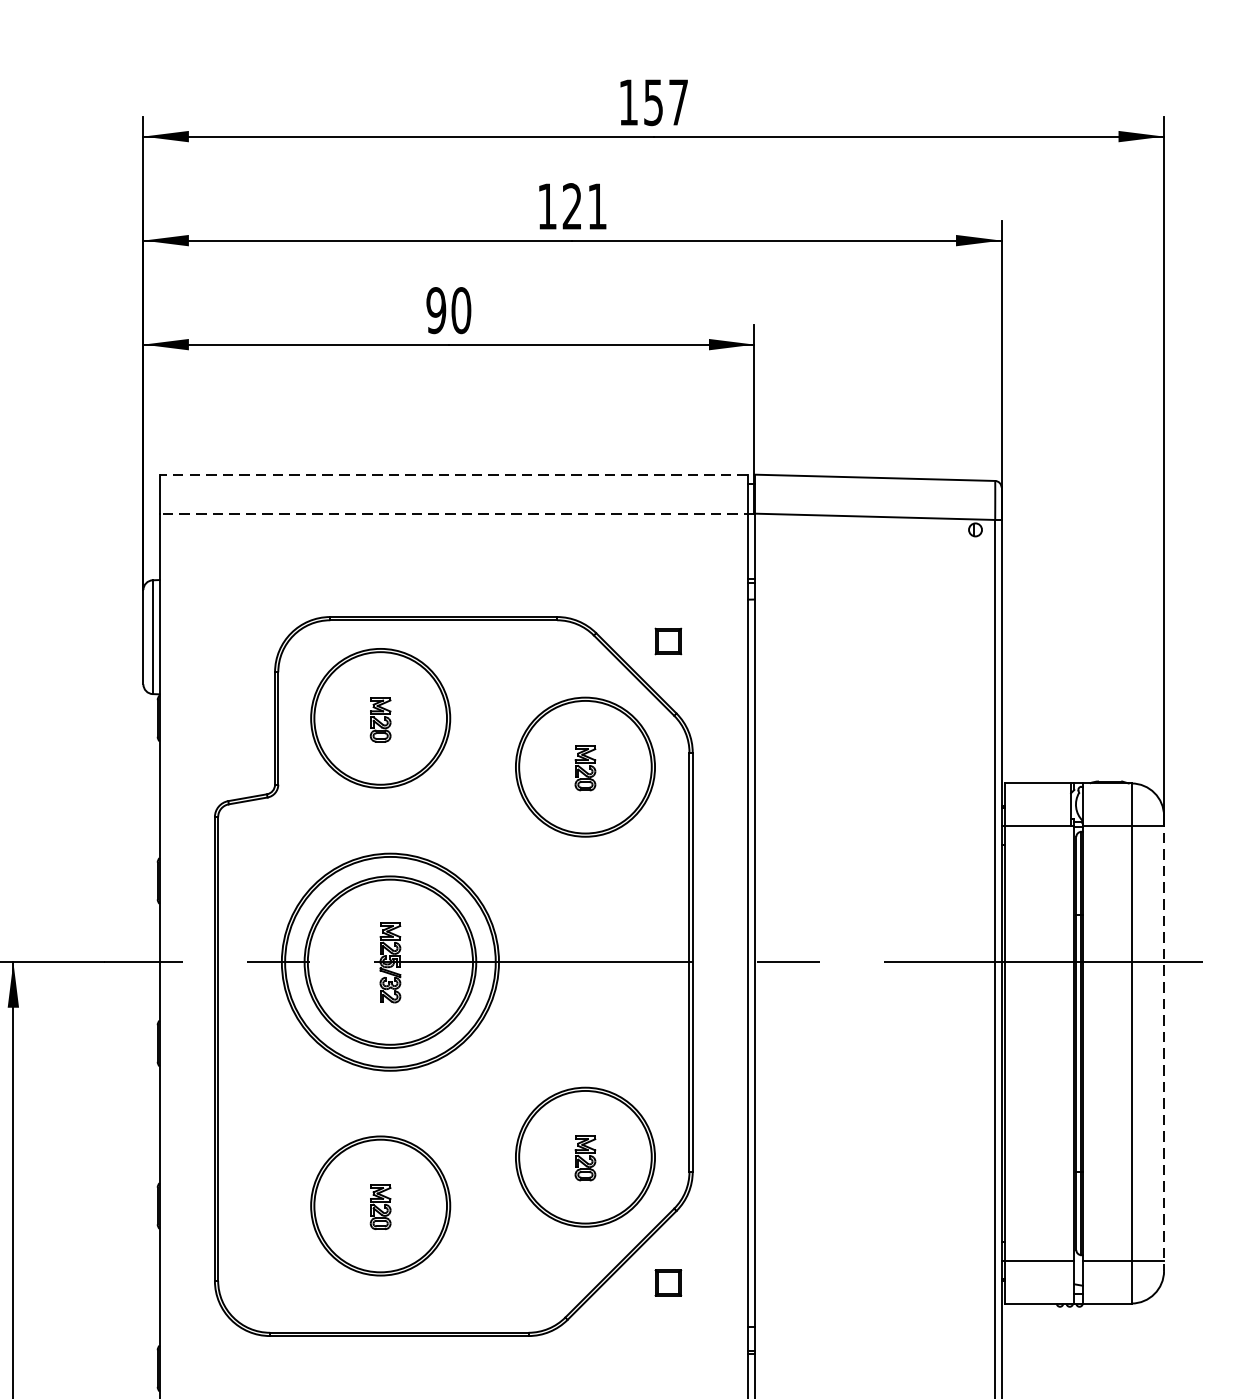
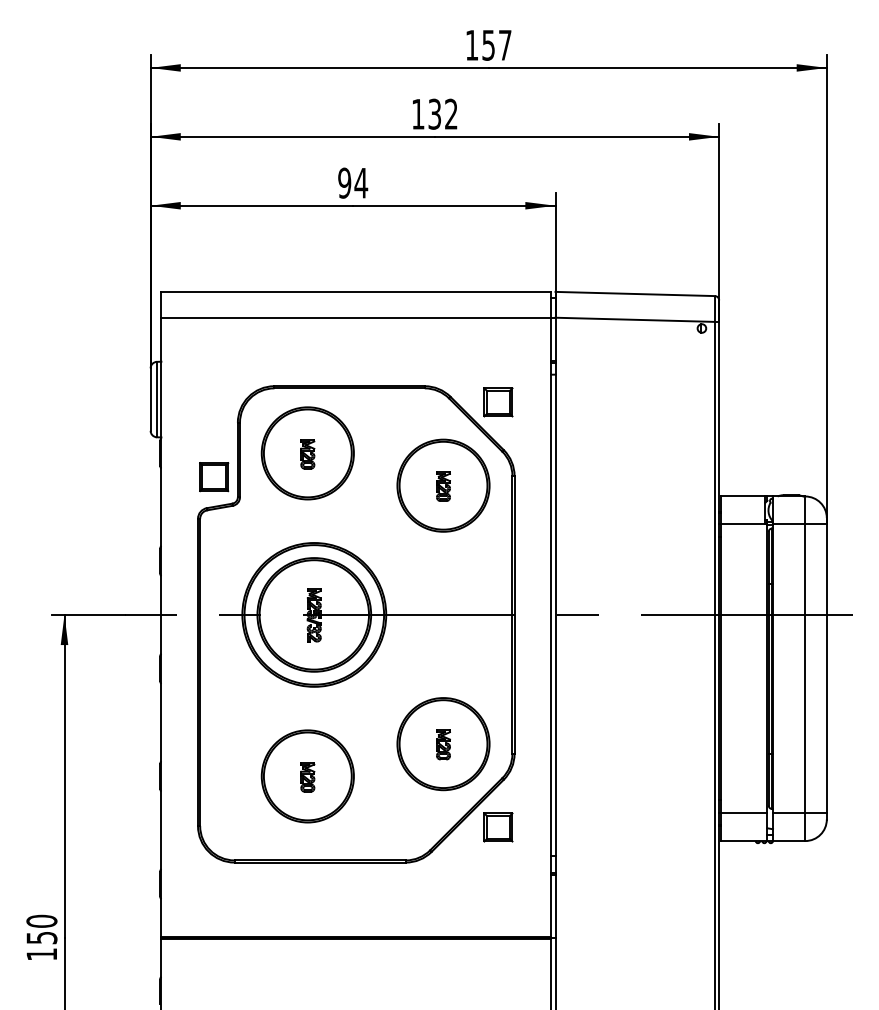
text: (583, 205) -> (442, 113), 121 -> 132
text: (461, 309) -> (361, 182), 90 -> 94
line: (454, 474) -> (356, 291), dashed -> solid
line: (455, 513) -> (357, 317), dashed -> solid
part: (668, 641) -> (498, 402), size x1.67
part: (239, 754) -> (214, 477), added
line: (1163, 1043) -> (826, 668), dashed -> solid
part: (668, 1283) -> (498, 827), size x1.67

